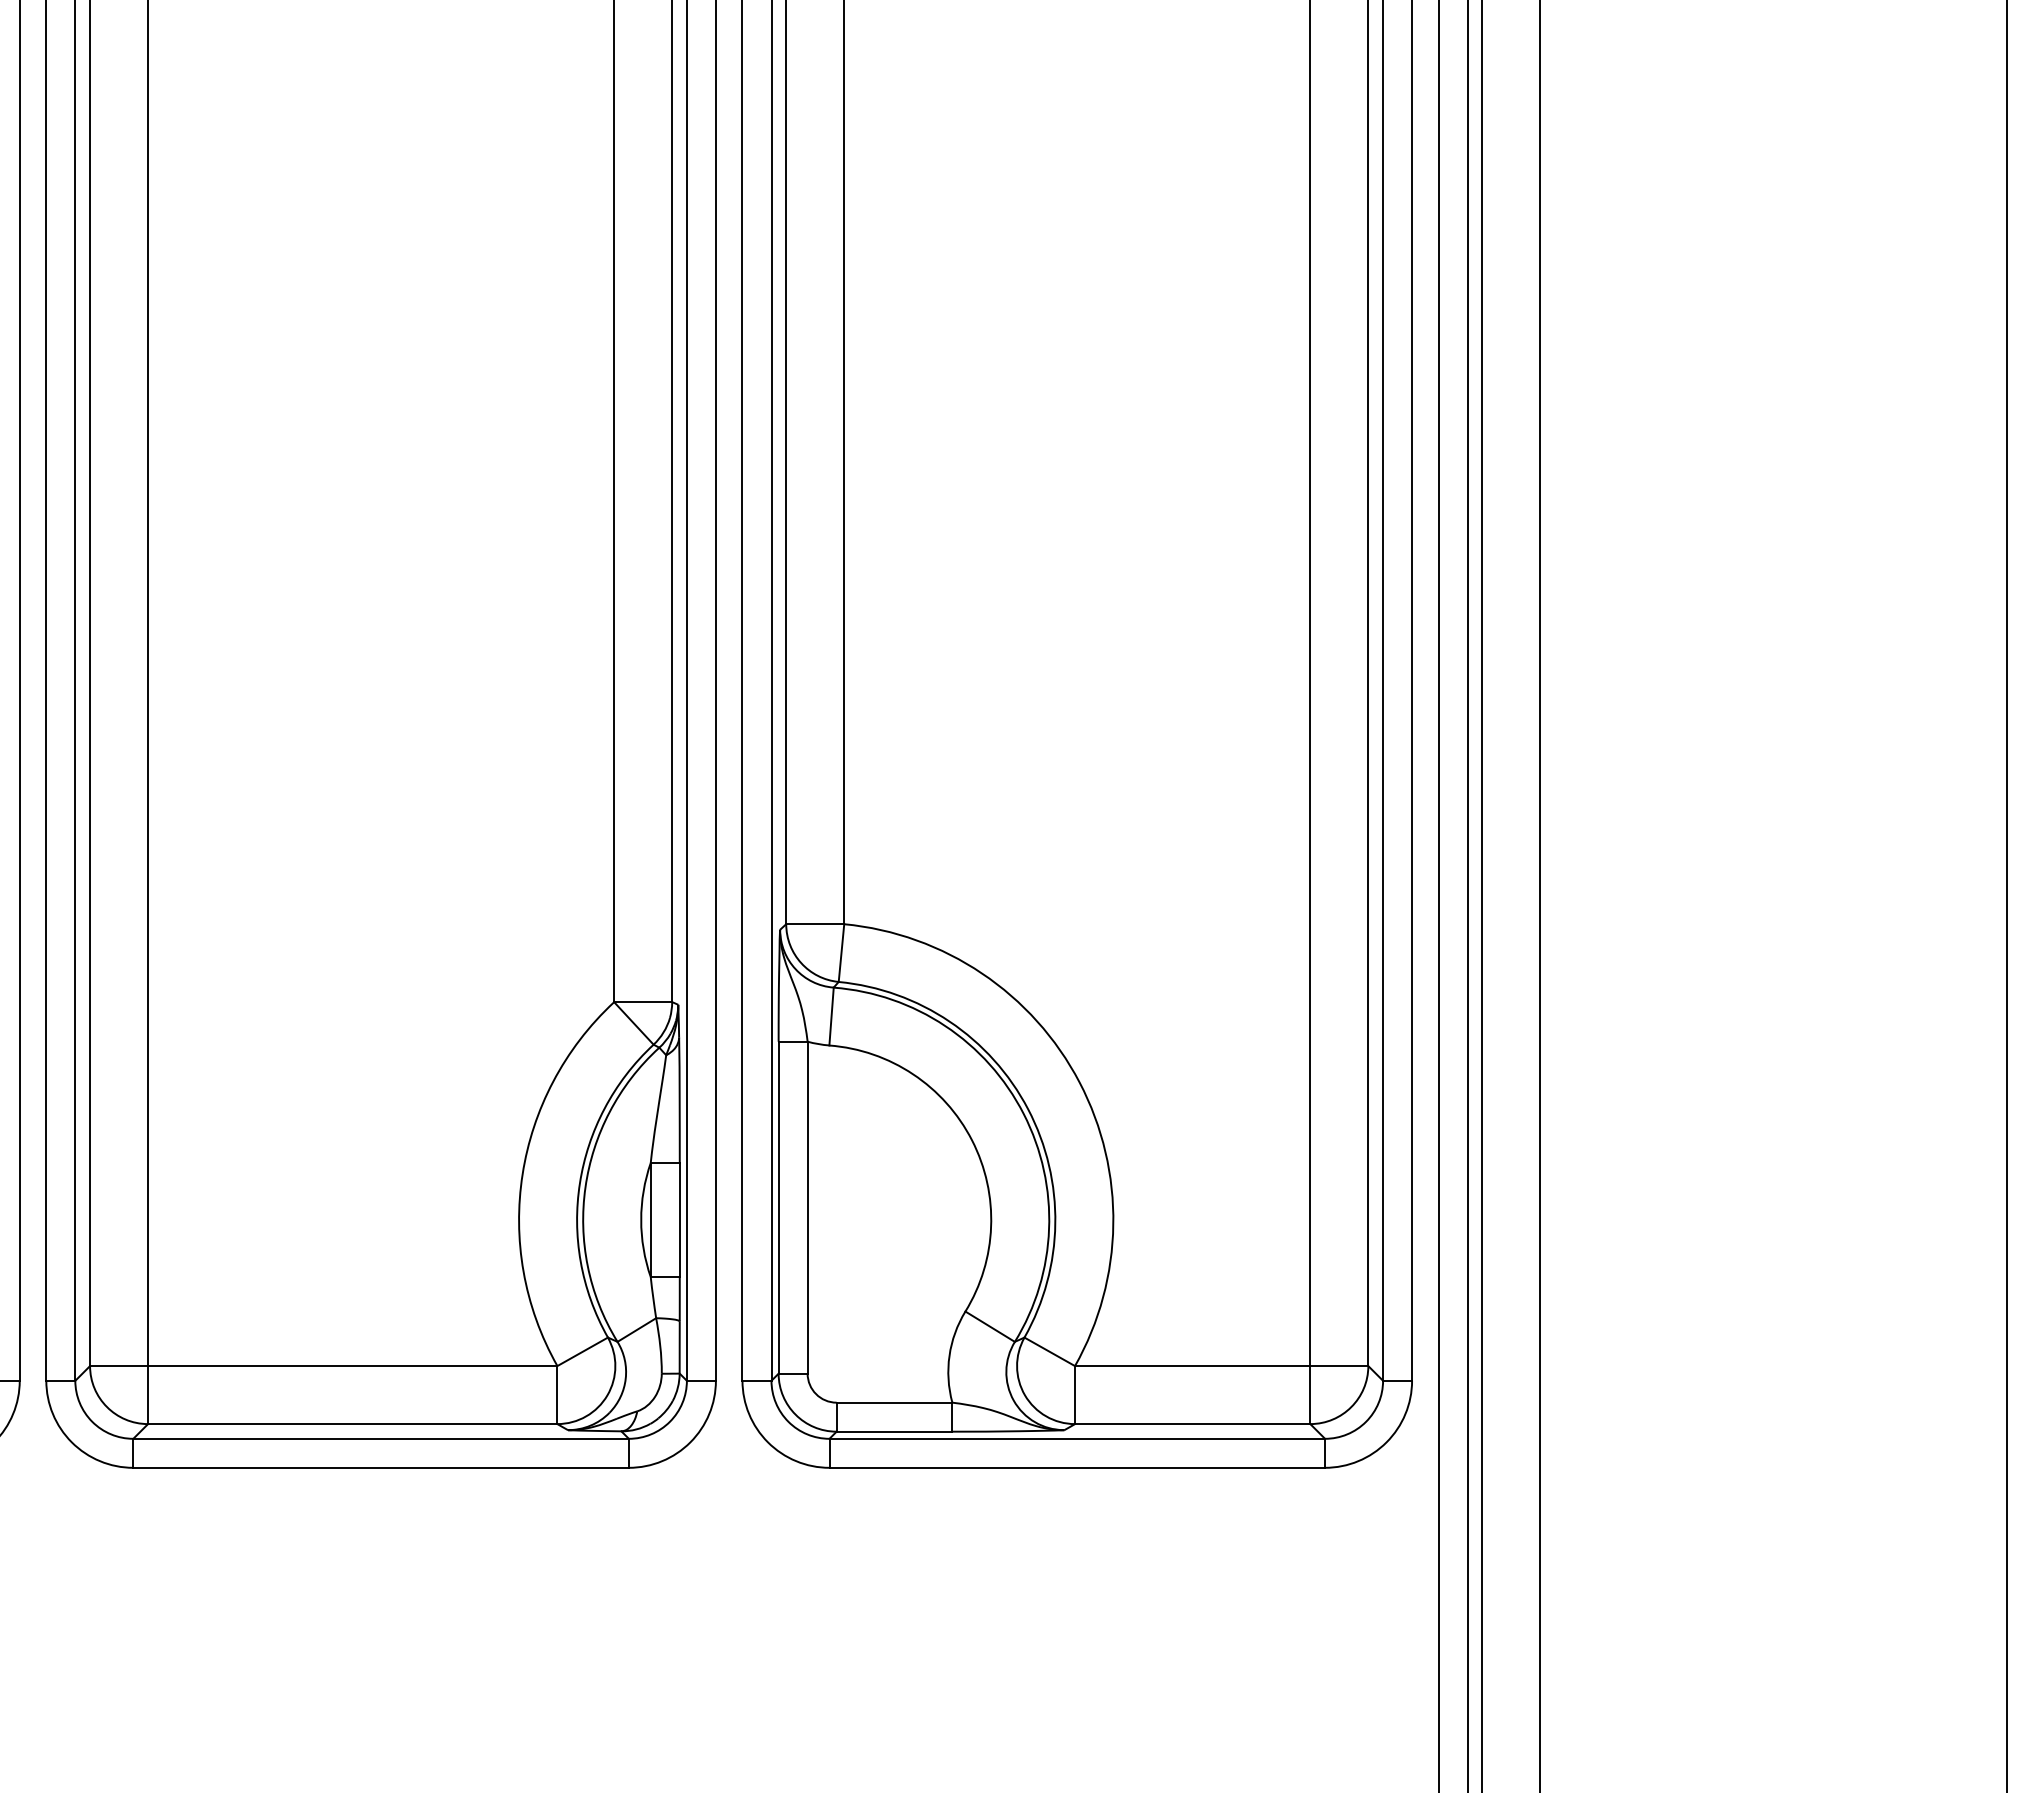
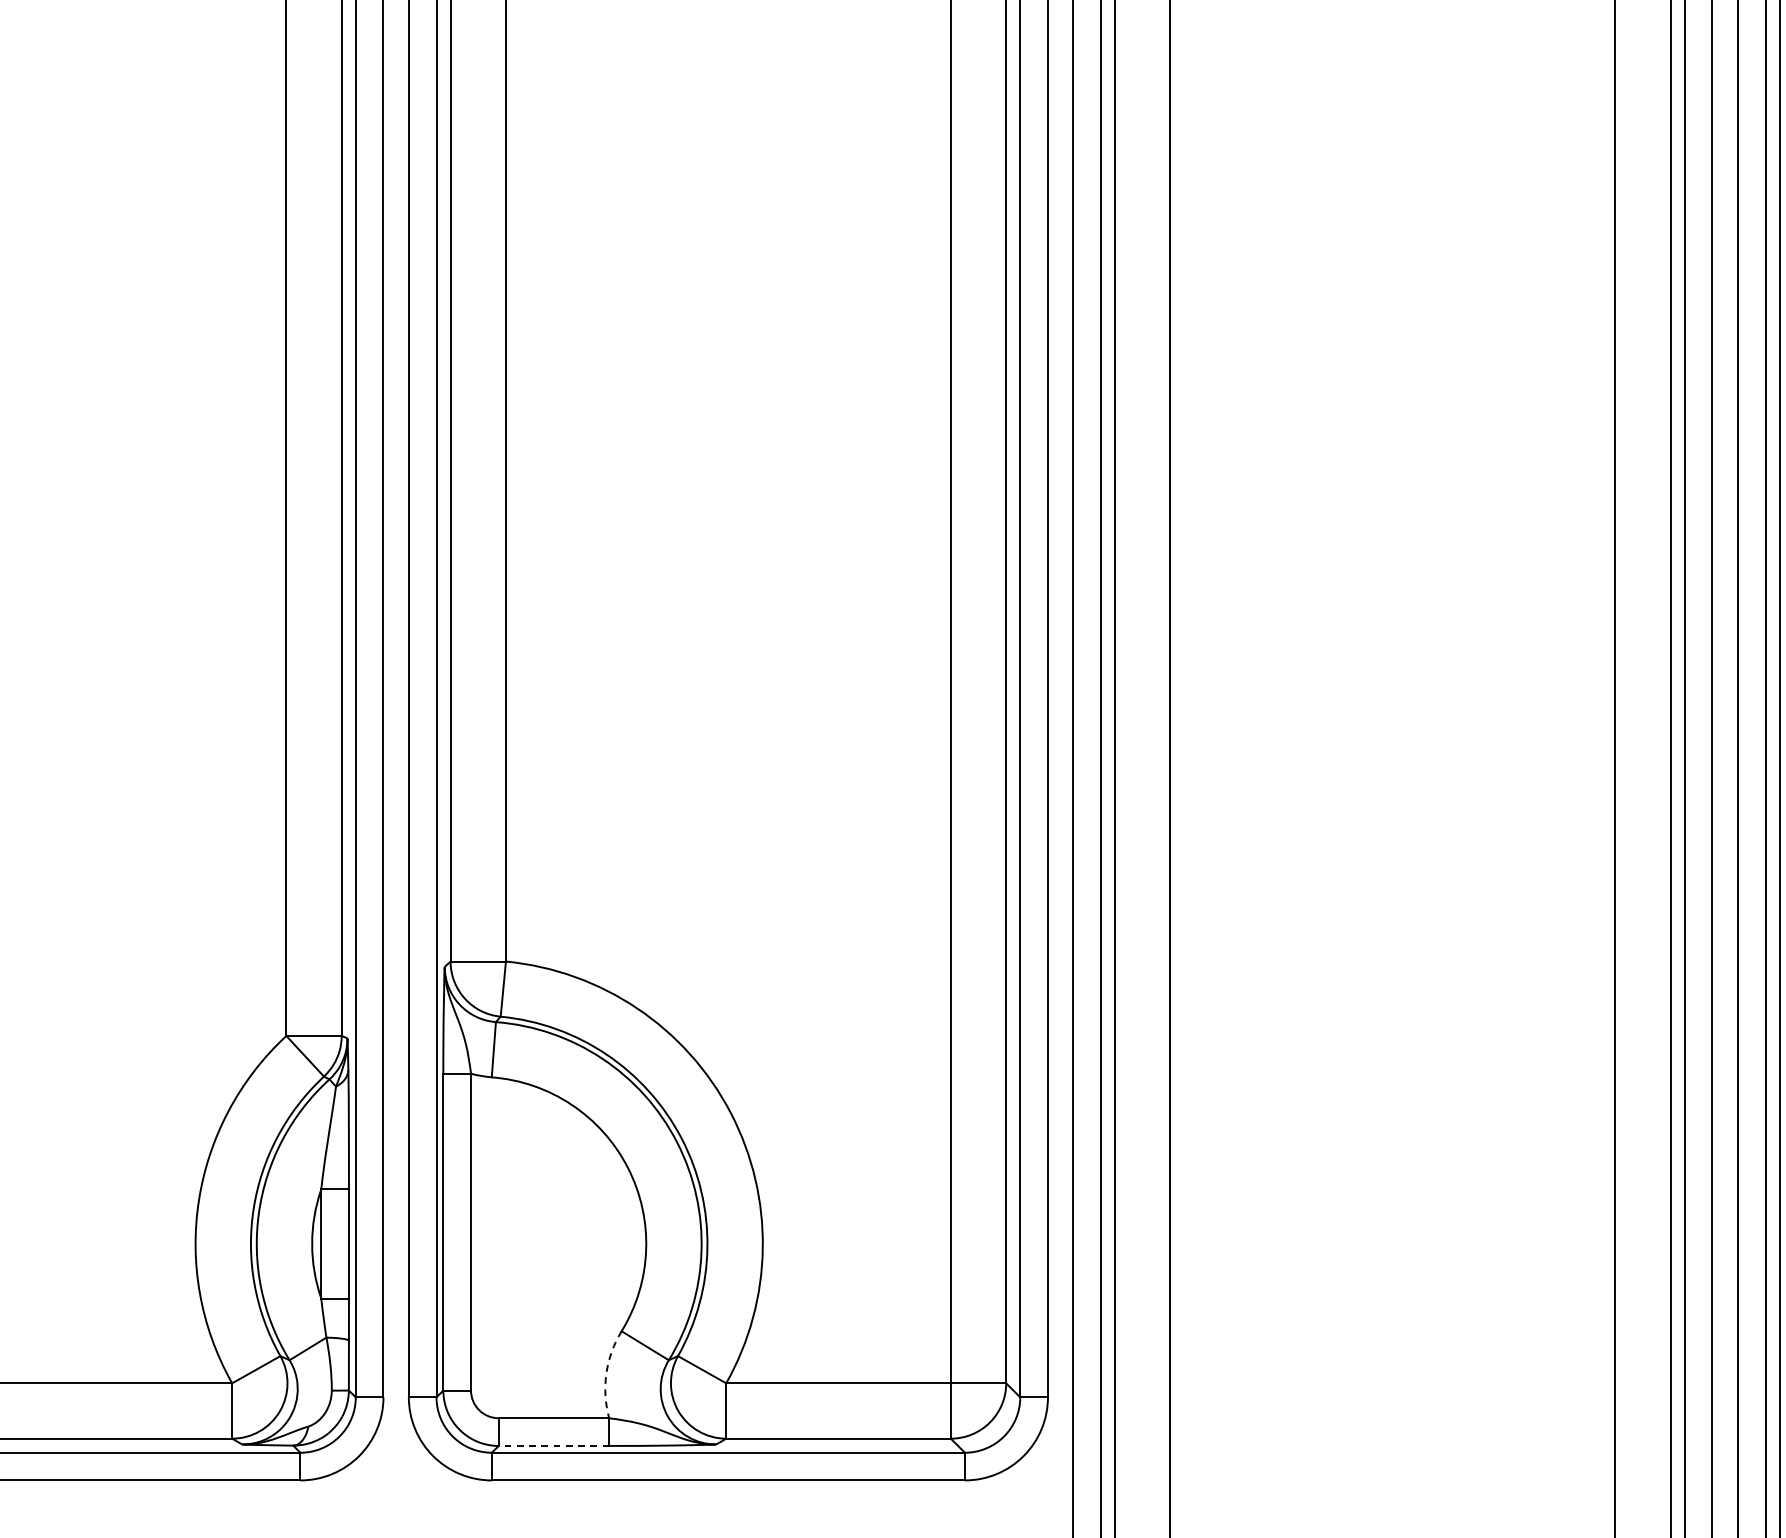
arc: (949, 1355) -> (606, 1373), solid -> dashed
line: (894, 1431) -> (553, 1445), solid -> dashed

